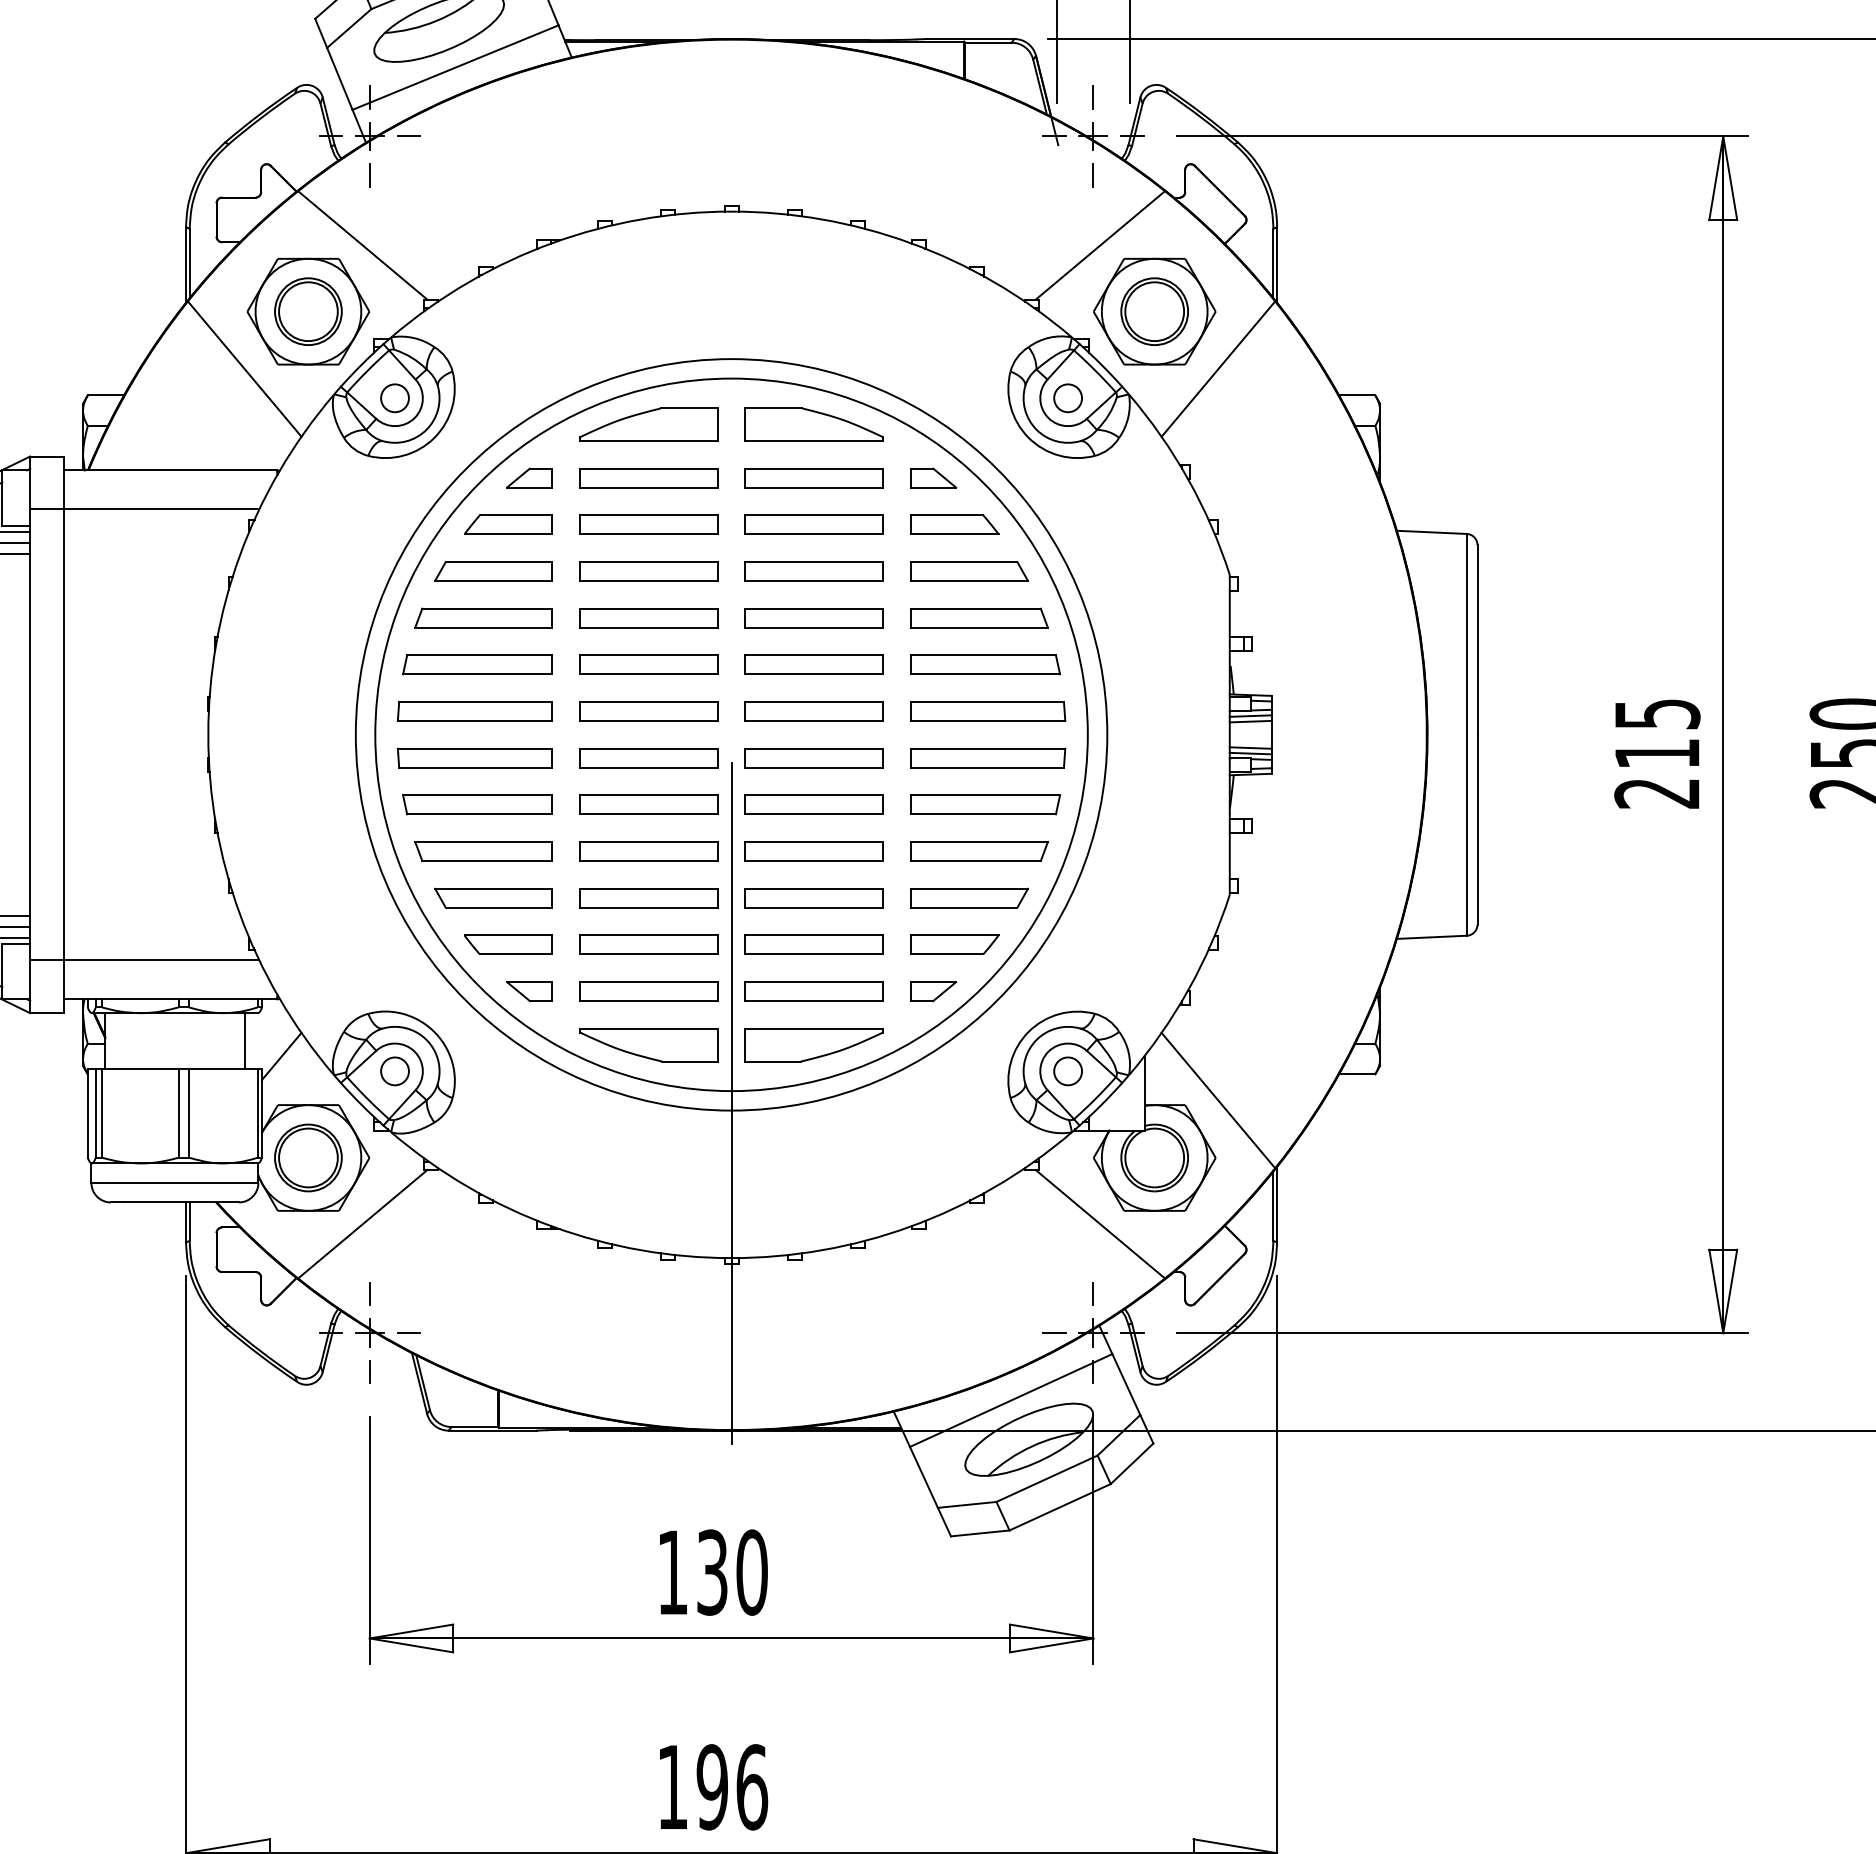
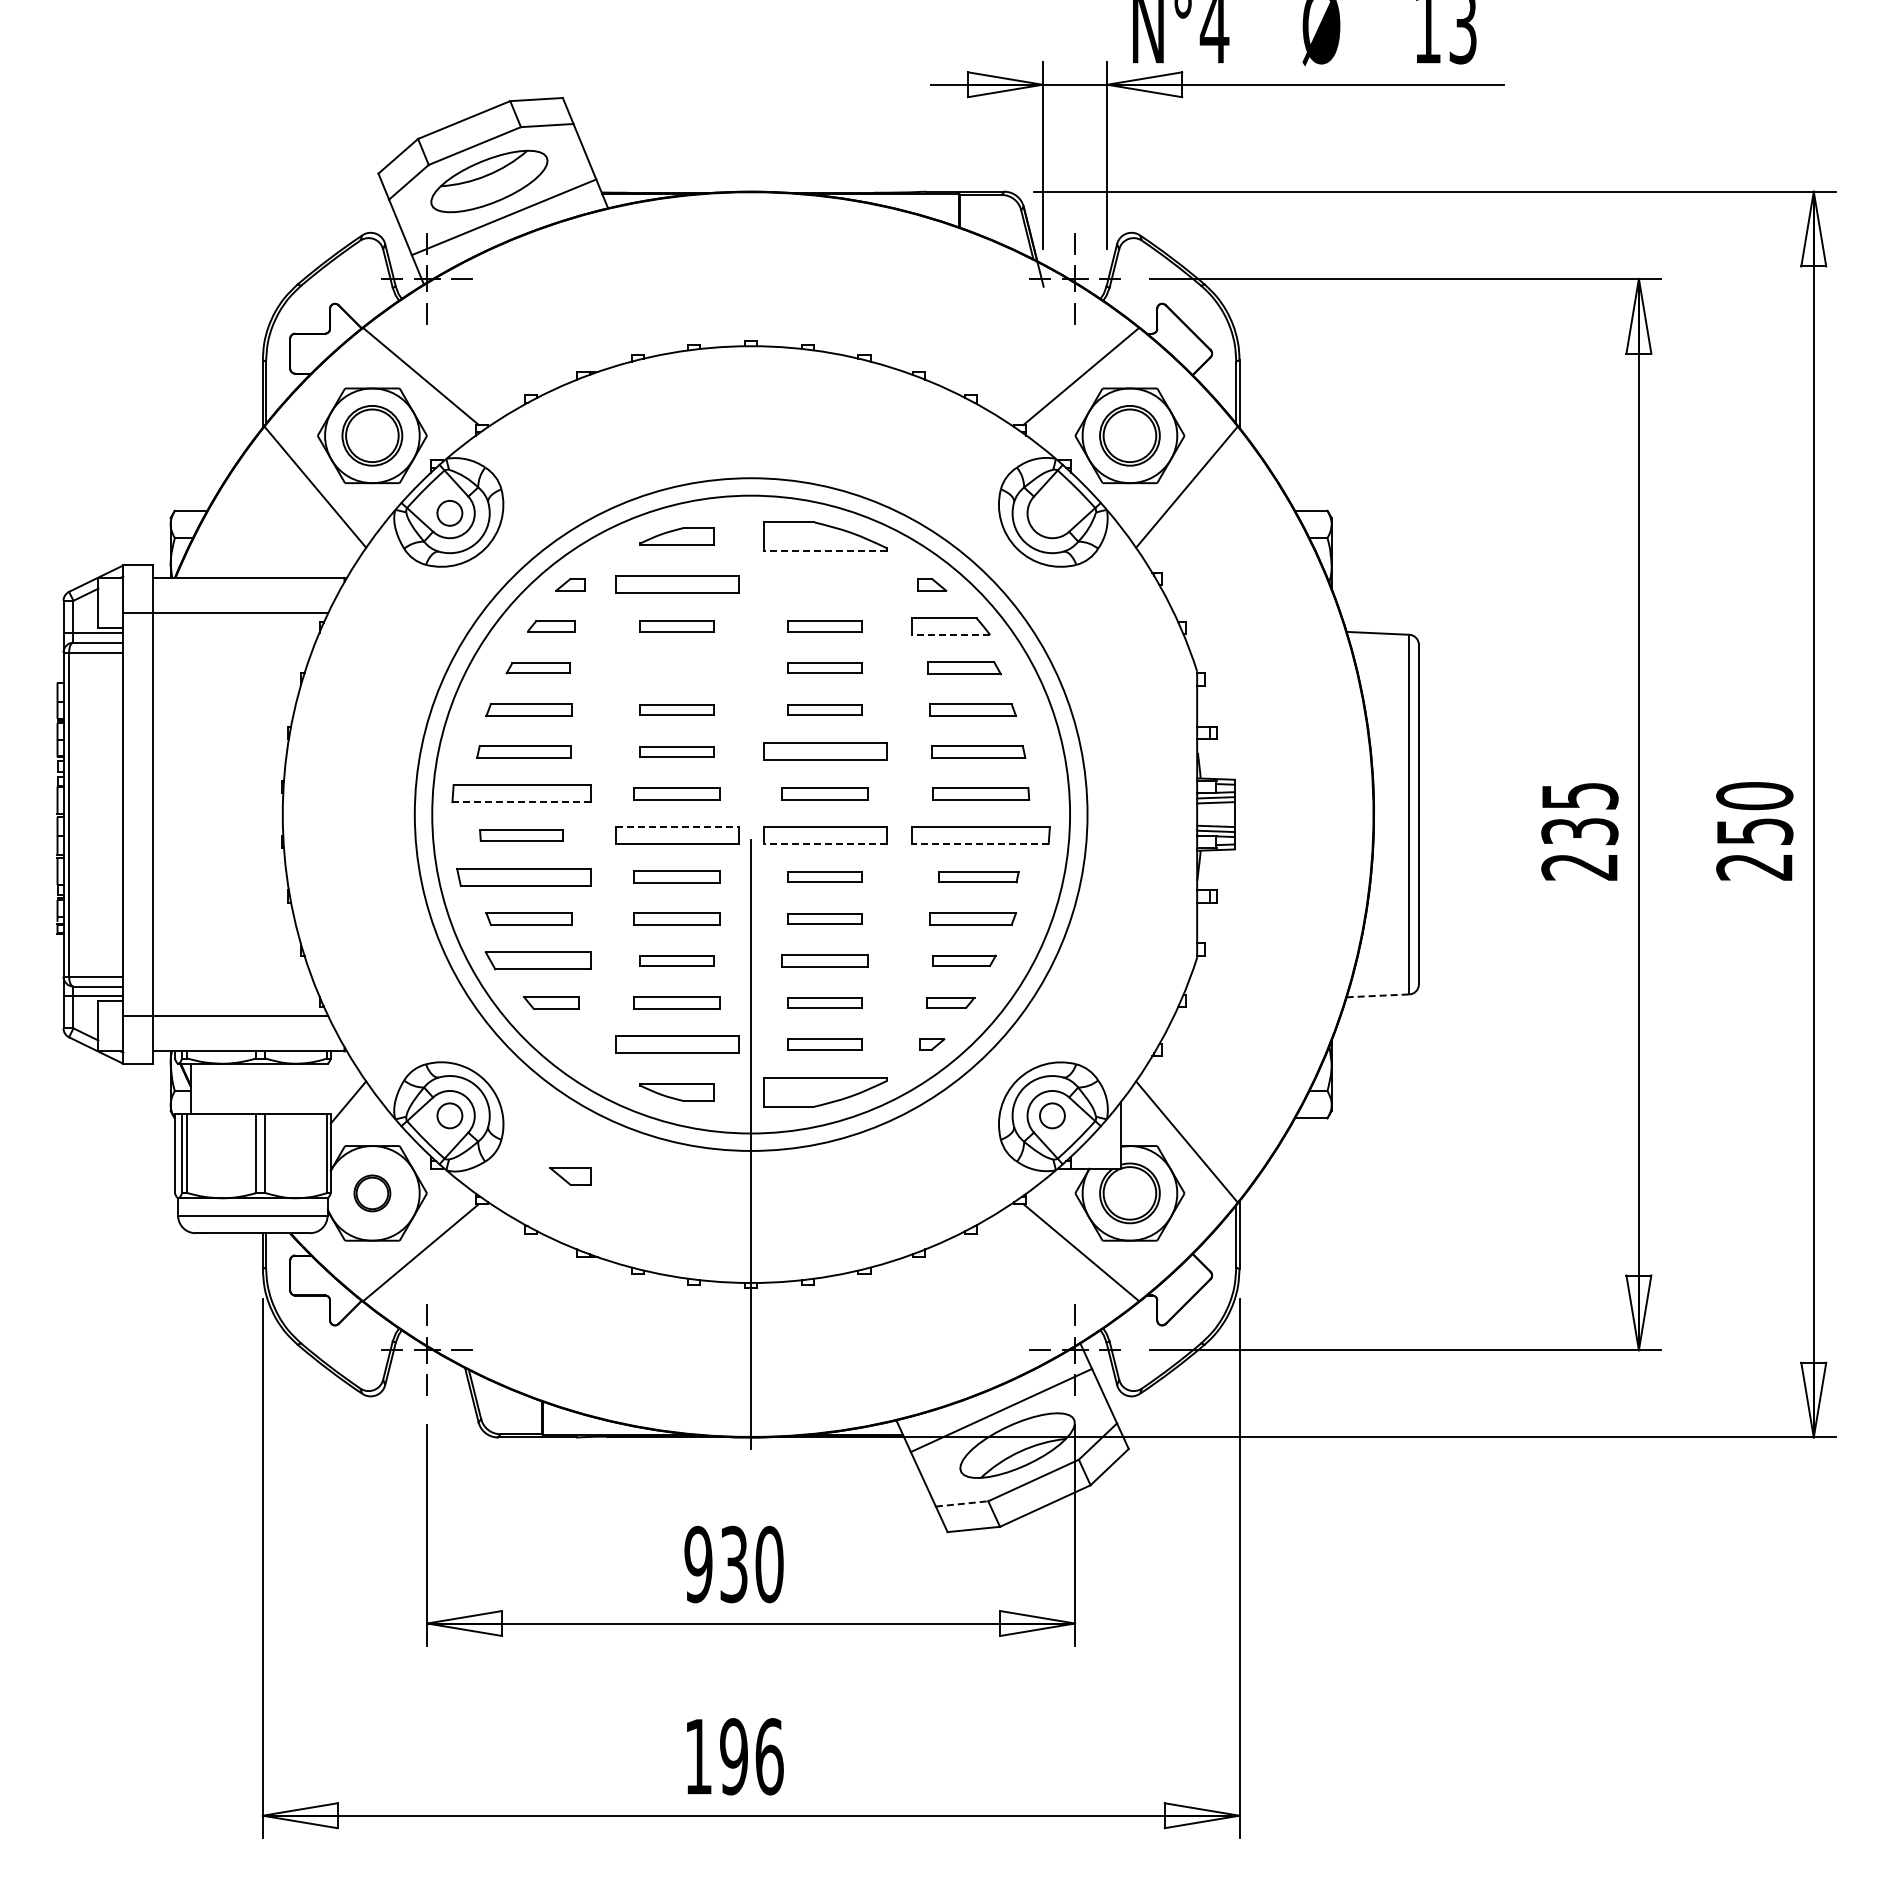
circle: (1068, 398) -> (1052, 513), removed
part: (649, 424) -> (677, 536), size x0.6
line: (814, 440) -> (825, 551), solid -> dashed
part: (529, 477) -> (570, 584), size x0.7
part: (814, 477) -> (825, 584), removed
part: (934, 477) -> (932, 584), size x0.7
part: (508, 524) -> (551, 626), size x0.6
part: (649, 524) -> (677, 626), size x0.6
part: (814, 524) -> (825, 626), size x0.6
line: (954, 534) -> (950, 635), solid -> dashed
part: (492, 570) -> (537, 667), size x0.6
part: (969, 570) -> (964, 667), size x0.7
part: (649, 571) -> (677, 668), removed
part: (814, 571) -> (825, 668), size x0.6
part: (483, 617) -> (529, 709), size x0.7
part: (979, 617) -> (973, 709), size x0.7
part: (649, 618) -> (677, 710), size x0.6
part: (814, 618) -> (825, 710), size x0.6
part: (477, 664) -> (523, 751), size x0.7
part: (649, 664) -> (677, 751), size x0.6
part: (985, 664) -> (978, 751), size x0.7
part: (649, 711) -> (677, 793), size x0.7
part: (814, 711) -> (825, 793), size x0.7
part: (987, 711) -> (980, 793), size x0.7
line: (475, 721) -> (521, 802), solid -> dashed
line: (649, 749) -> (677, 827), solid -> dashed
text: (1656, 753) -> (1579, 831), 215 -> 235
part: (475, 758) -> (521, 835), size x0.6
line: (814, 767) -> (825, 843), solid -> dashed
line: (986, 767) -> (979, 843), solid -> dashed
part: (985, 803) -> (978, 876), size x0.6
part: (649, 805) -> (677, 877), size x0.7
part: (814, 805) -> (825, 877), size x0.6
part: (483, 850) -> (529, 918), size x0.7
part: (979, 850) -> (973, 918), size x0.7
part: (649, 852) -> (677, 919), size x0.7
part: (814, 852) -> (825, 919), size x0.6
part: (649, 897) -> (677, 960), size x0.6
part: (814, 897) -> (825, 960), size x0.7
part: (969, 897) -> (964, 960), size x0.6
line: (1432, 936) -> (1378, 995), solid -> dashed
part: (508, 944) -> (551, 1002), size x0.7
part: (649, 944) -> (677, 1002), size x0.7
part: (814, 944) -> (825, 1002), size x0.6
part: (954, 944) -> (950, 1002), size x0.6
part: (529, 991) -> (570, 1176), moved
part: (814, 991) -> (825, 1044), size x0.6
part: (934, 991) -> (932, 1044), size x0.6
line: (244, 1040) -> (315, 1088), removed
part: (649, 1045) -> (677, 1092), size x0.6
part: (308, 1158) -> (372, 1193), size x0.6
line: (967, 1504) -> (962, 1503), solid -> dashed
text: (672, 1572) -> (698, 1564), 130 -> 930

